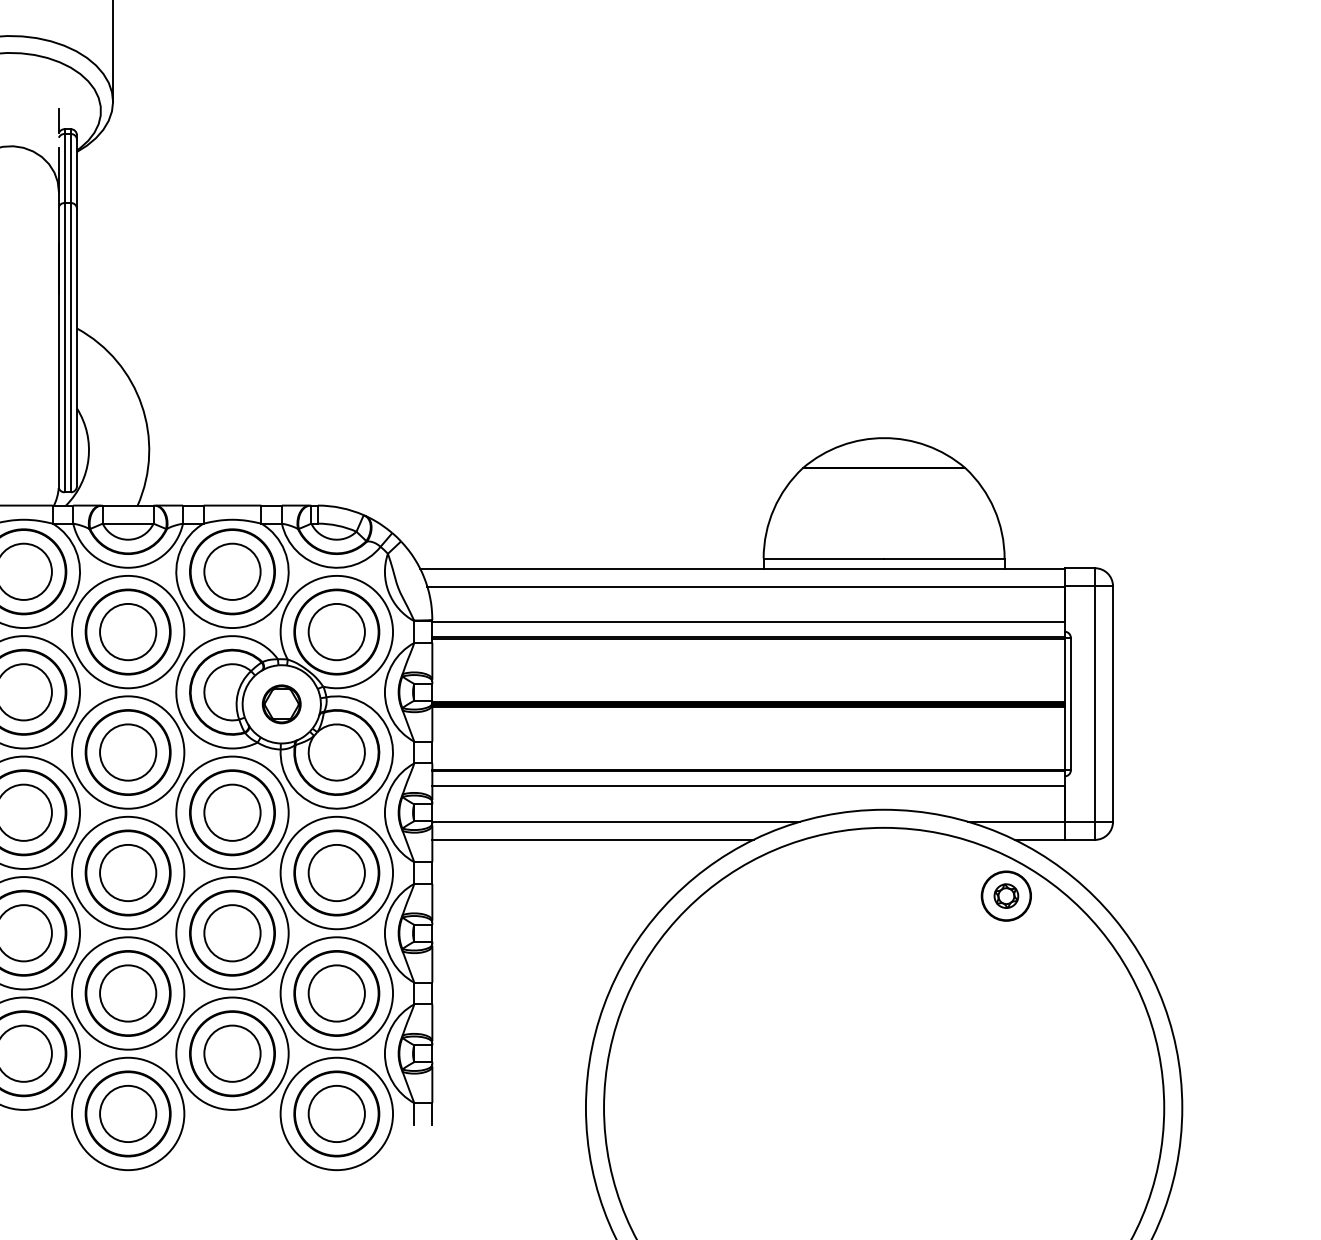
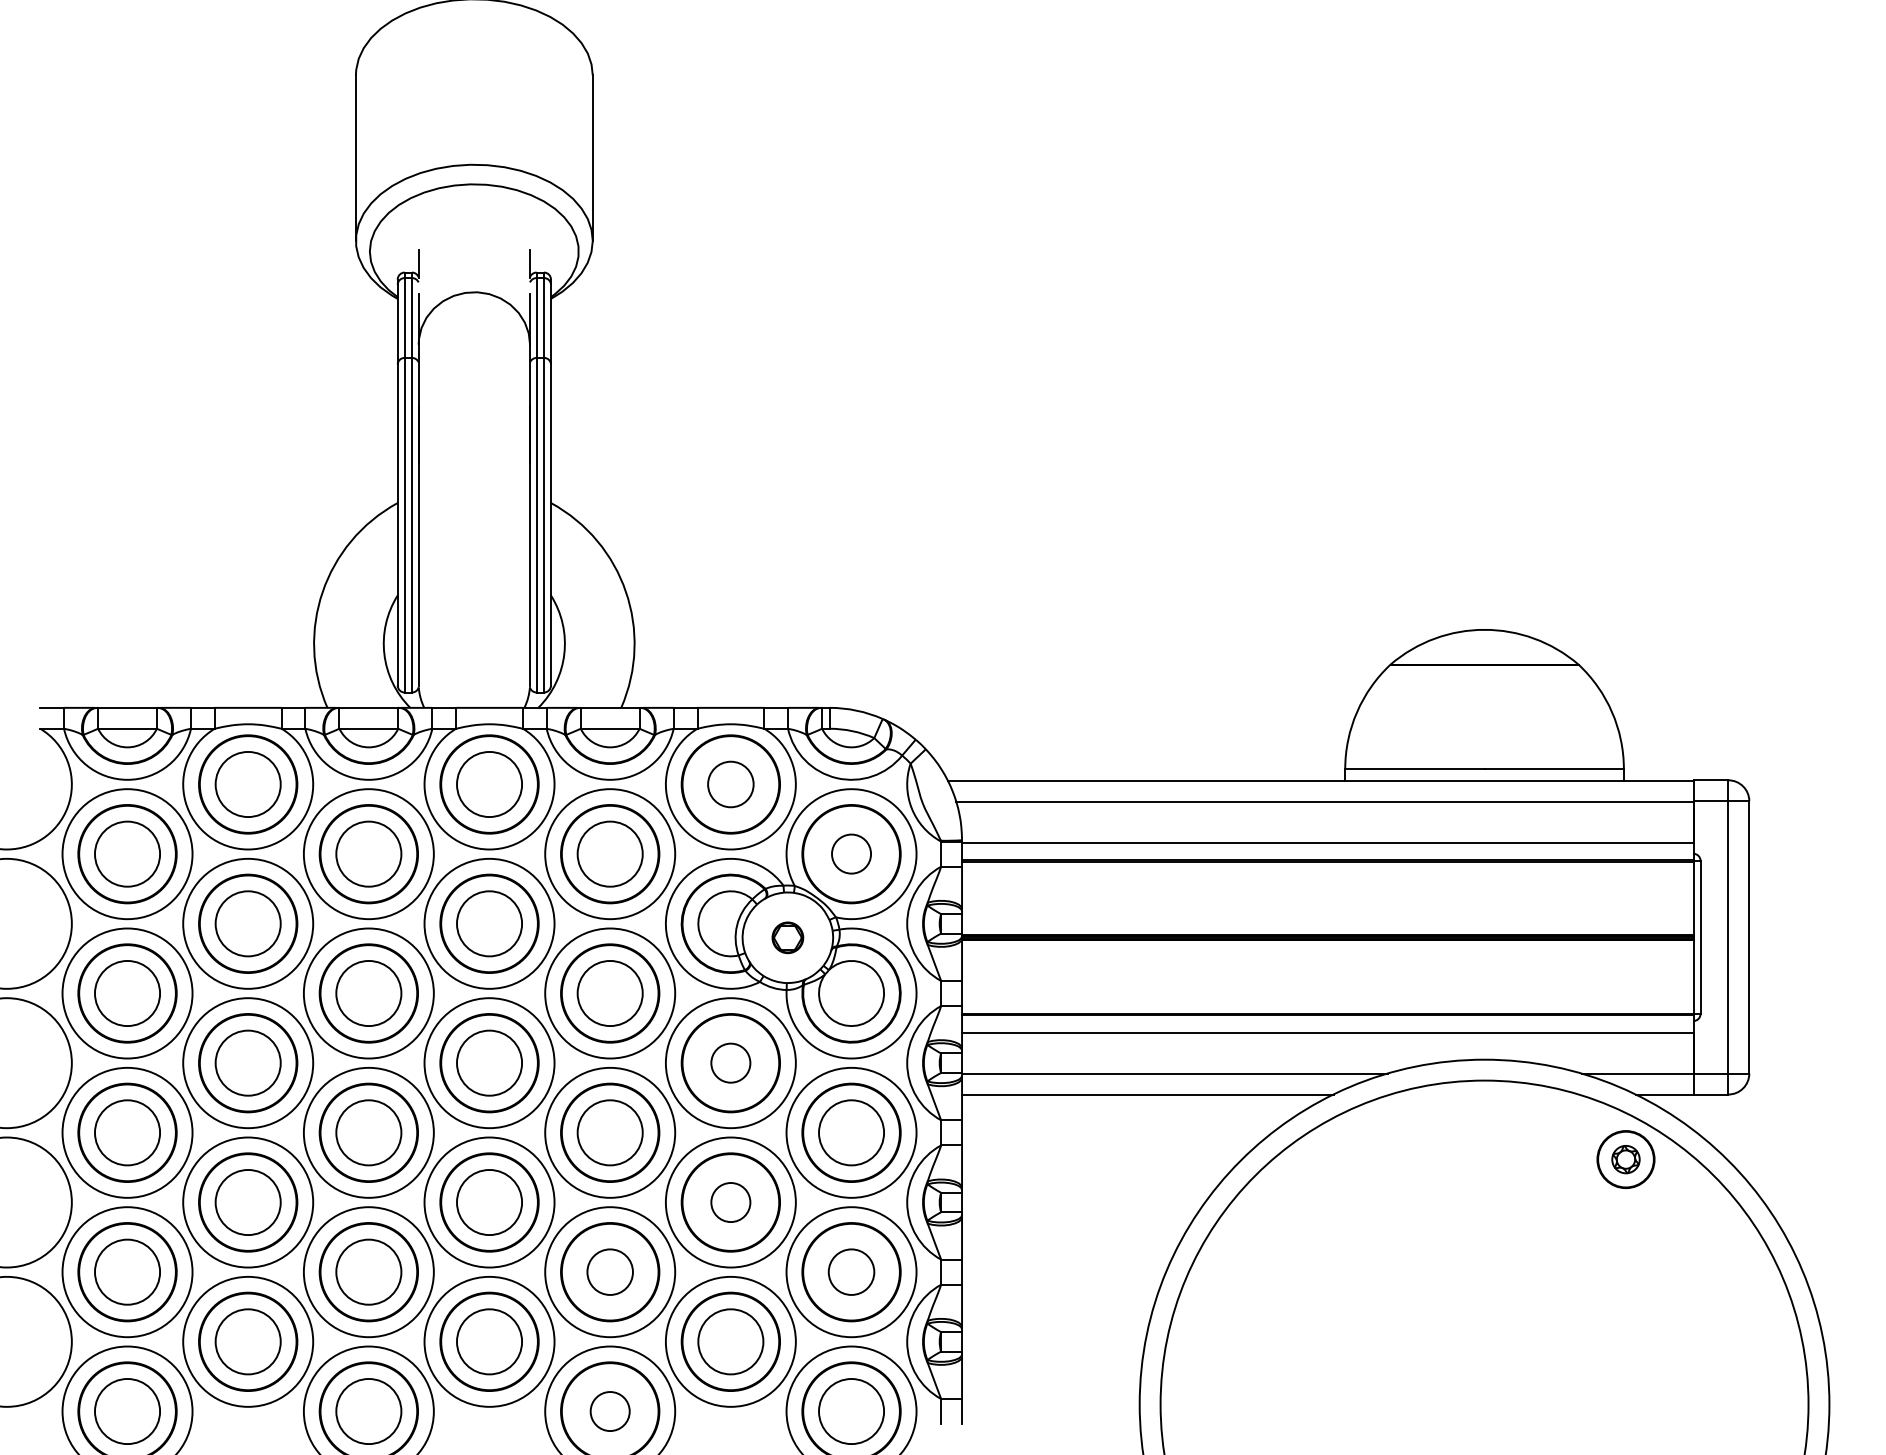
circle: (232, 571) -> (730, 784), size x0.7
circle: (336, 631) -> (851, 853), size x0.6
part: (281, 704) -> (787, 937), size x0.7
circle: (232, 812) -> (730, 1062), size x0.6
circle: (232, 933) -> (730, 1202), size x0.6
circle: (127, 992) -> (609, 1271), size x0.7
circle: (336, 992) -> (851, 1271), size x0.7
circle: (127, 1113) -> (609, 1411), size x0.6

